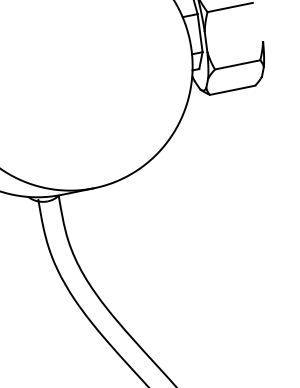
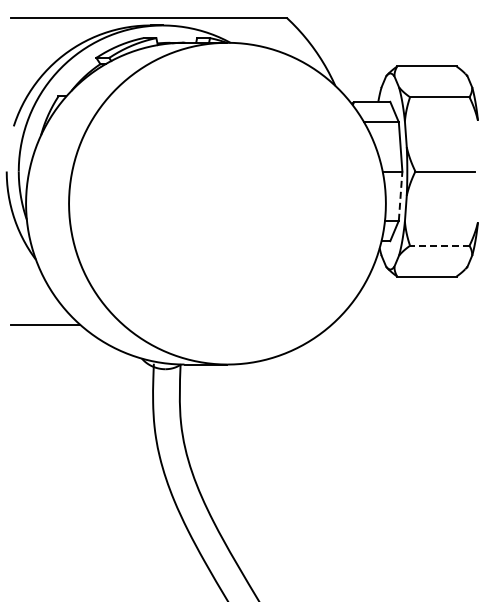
line: (200, 33) -> (400, 196), solid -> dashed
line: (237, 64) -> (439, 245), solid -> dashed

